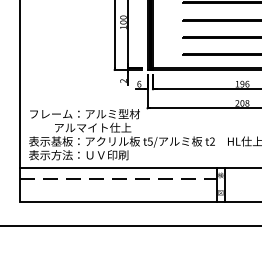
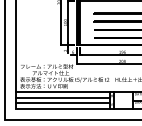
line: (119, 178) -> (63, 97), dashed -> solid
line: (119, 191) -> (63, 103), added

